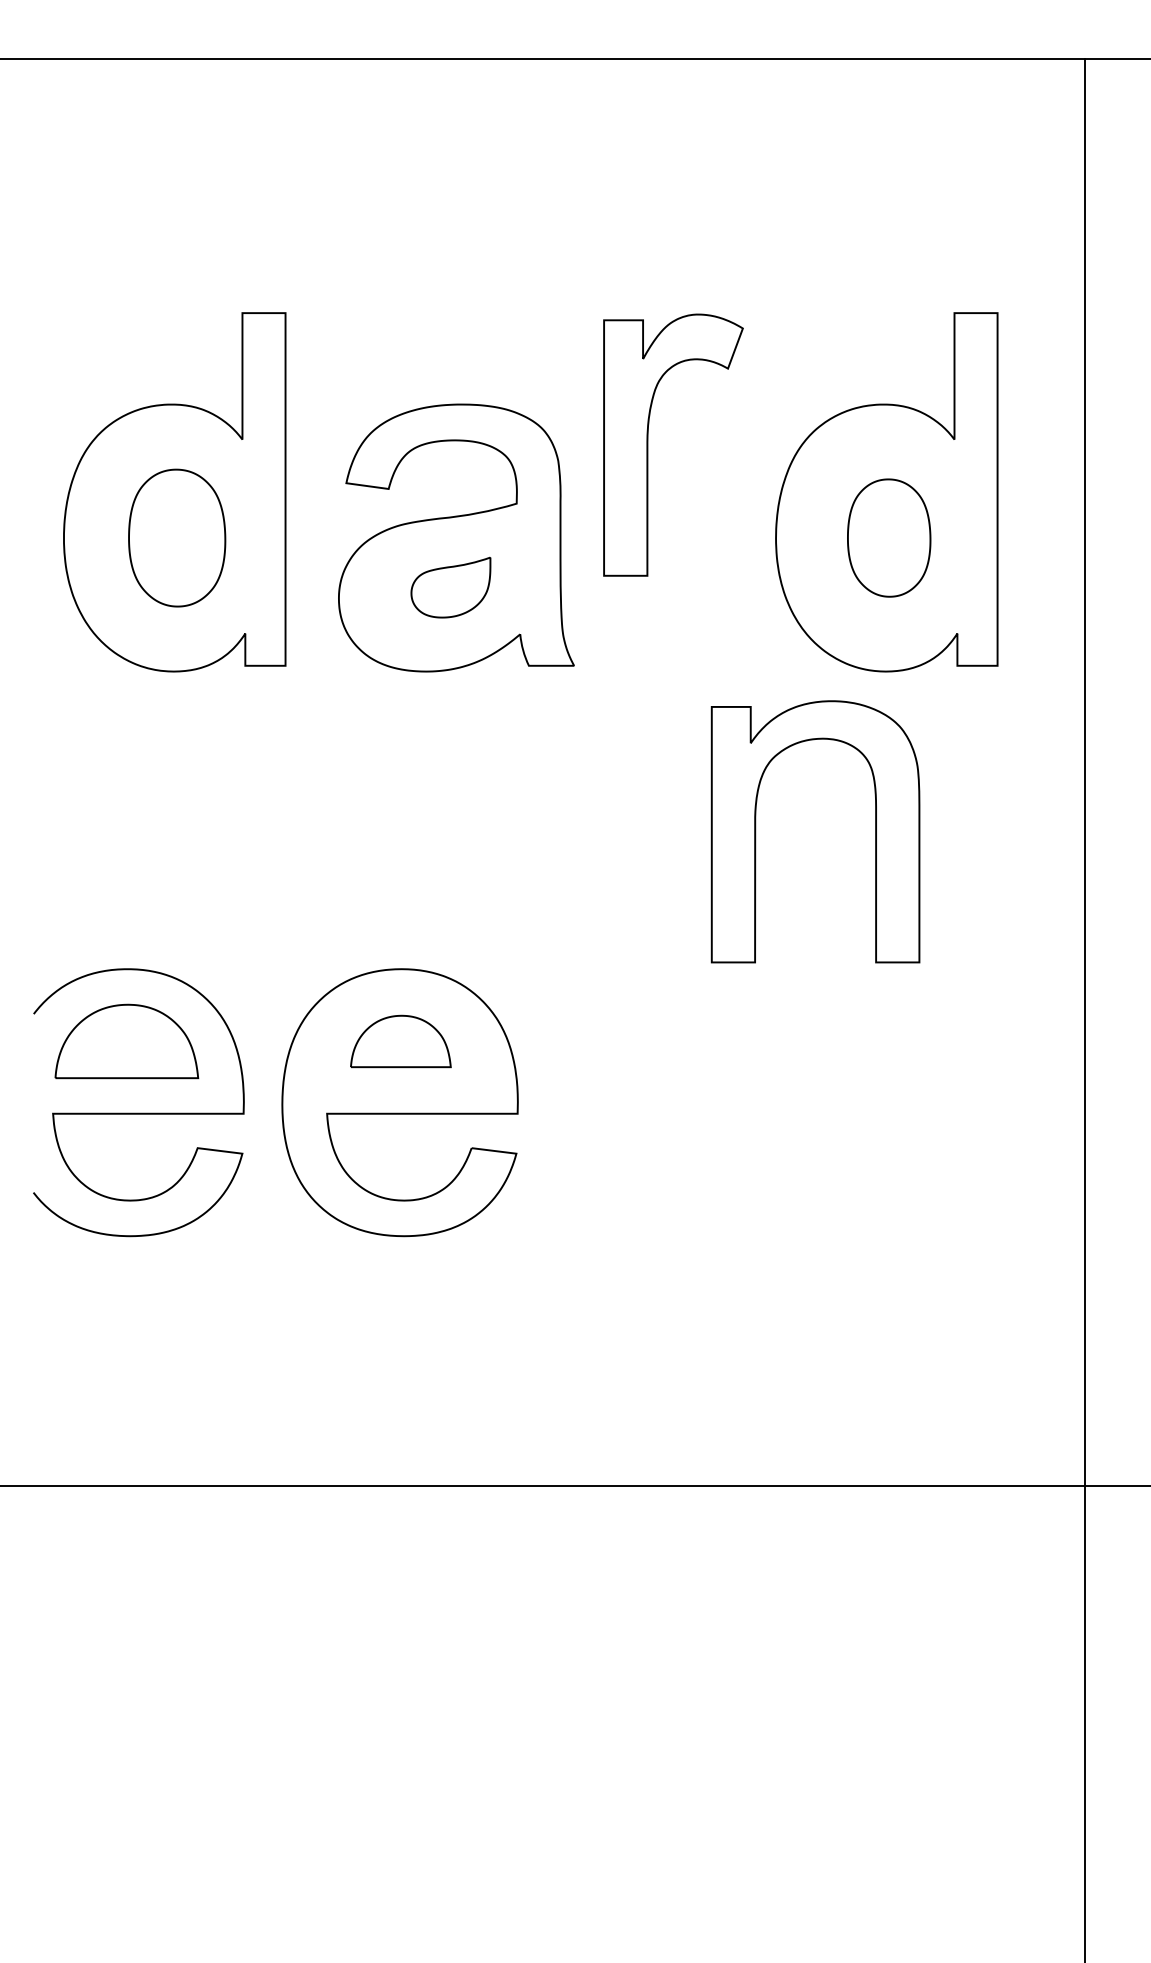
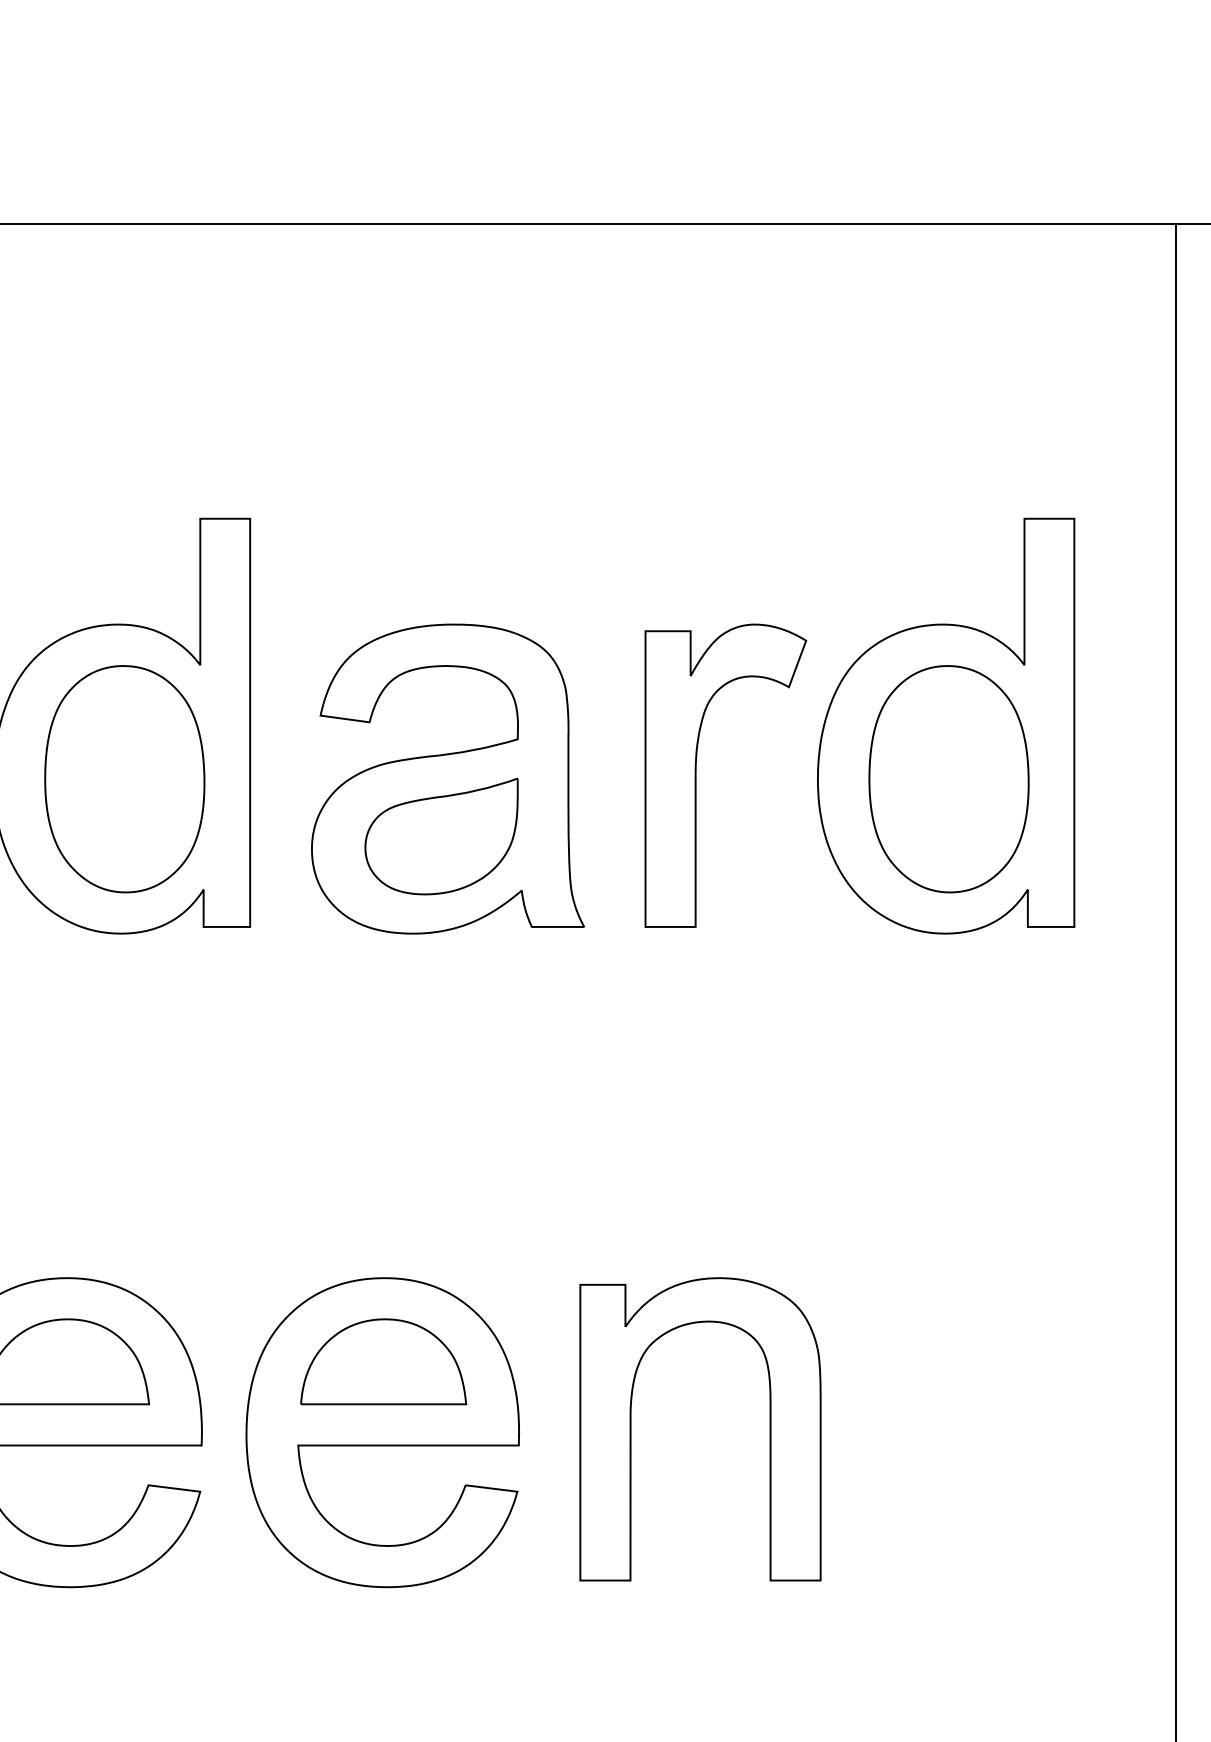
part: (648, 444) -> (696, 774), moved
part: (176, 537) -> (123, 778), size x1.43
part: (888, 537) -> (948, 778), size x1.67
part: (450, 587) -> (441, 836), size x1.67
part: (756, 831) -> (632, 1428), moved
part: (400, 1041) -> (383, 1361), size x1.43

